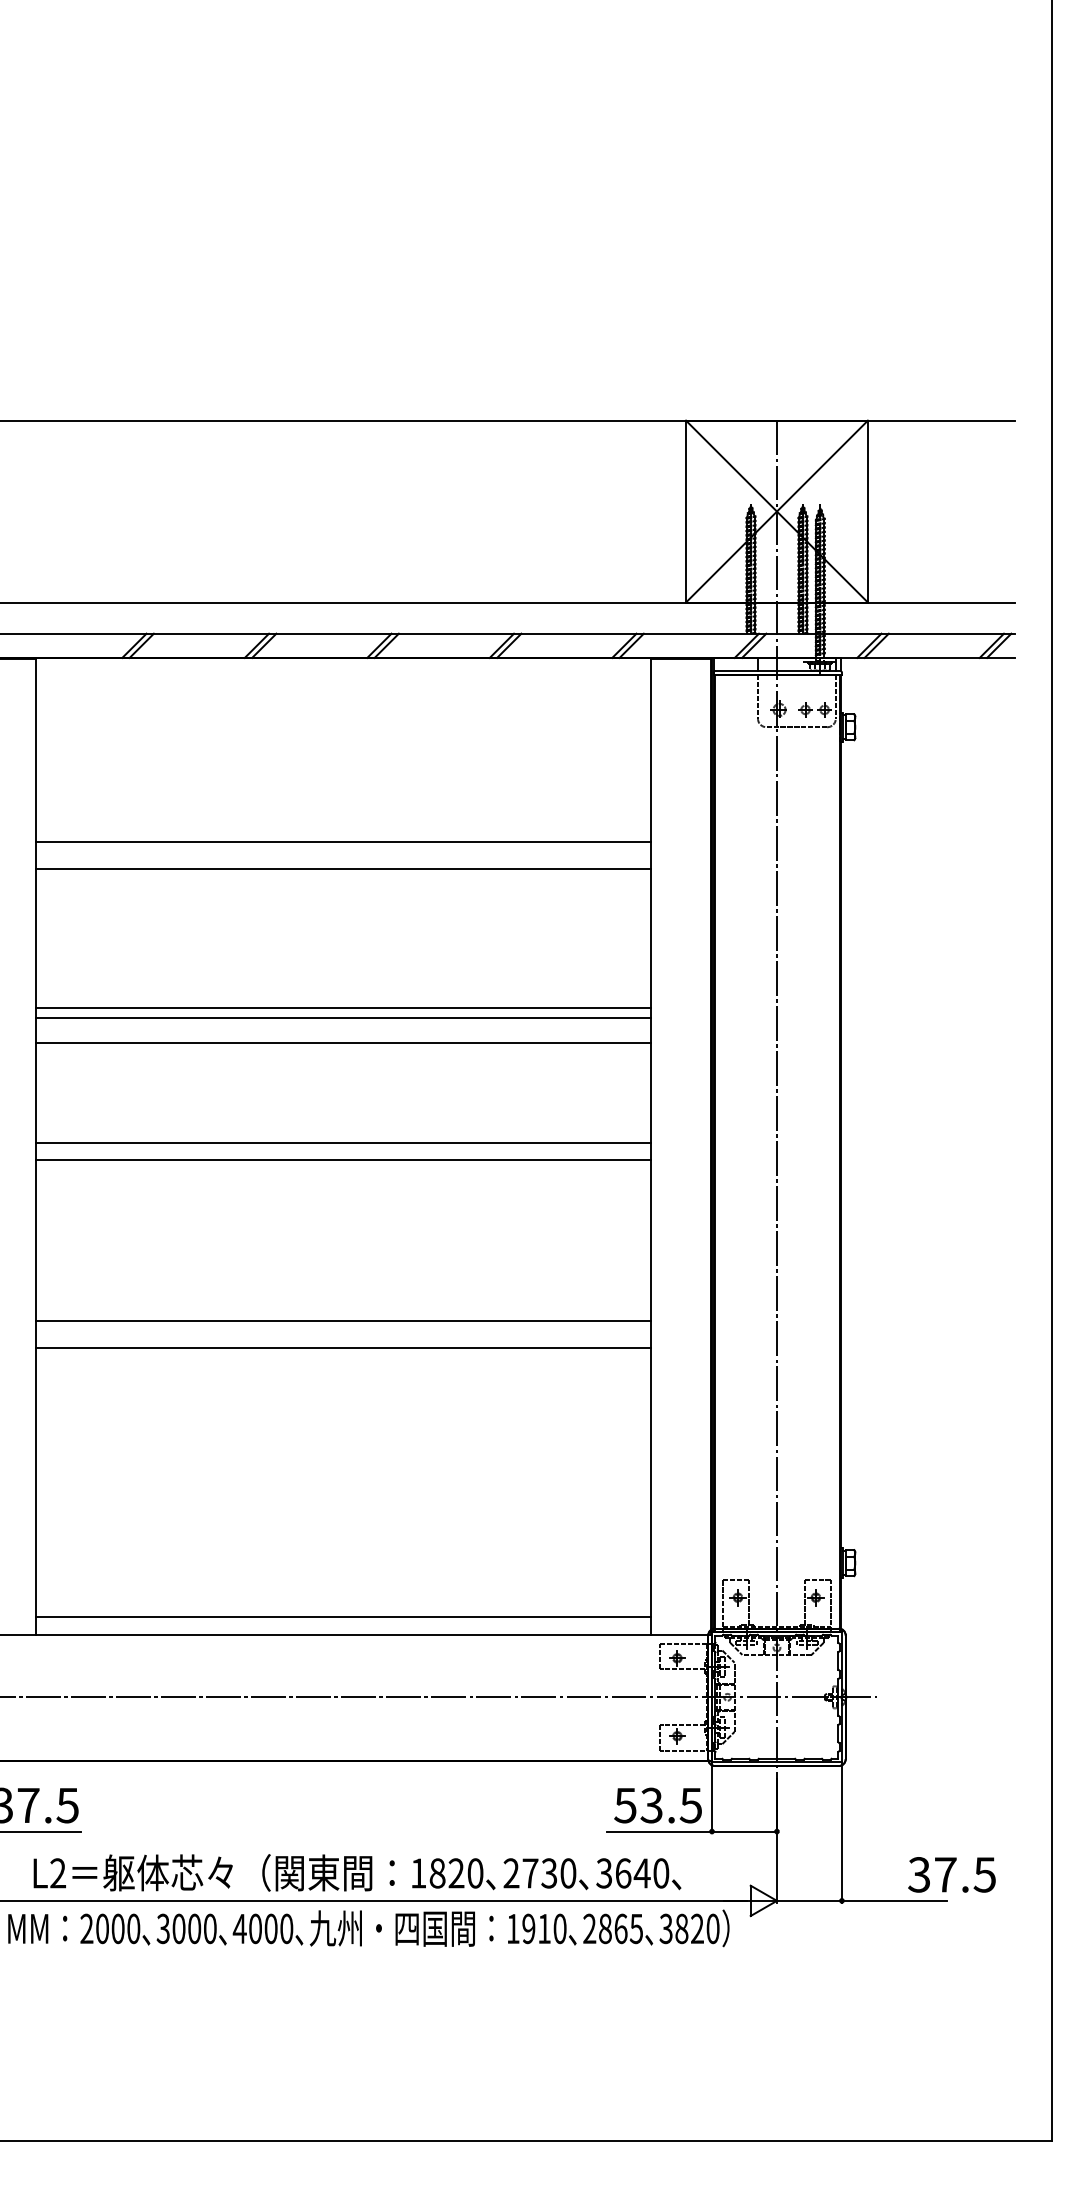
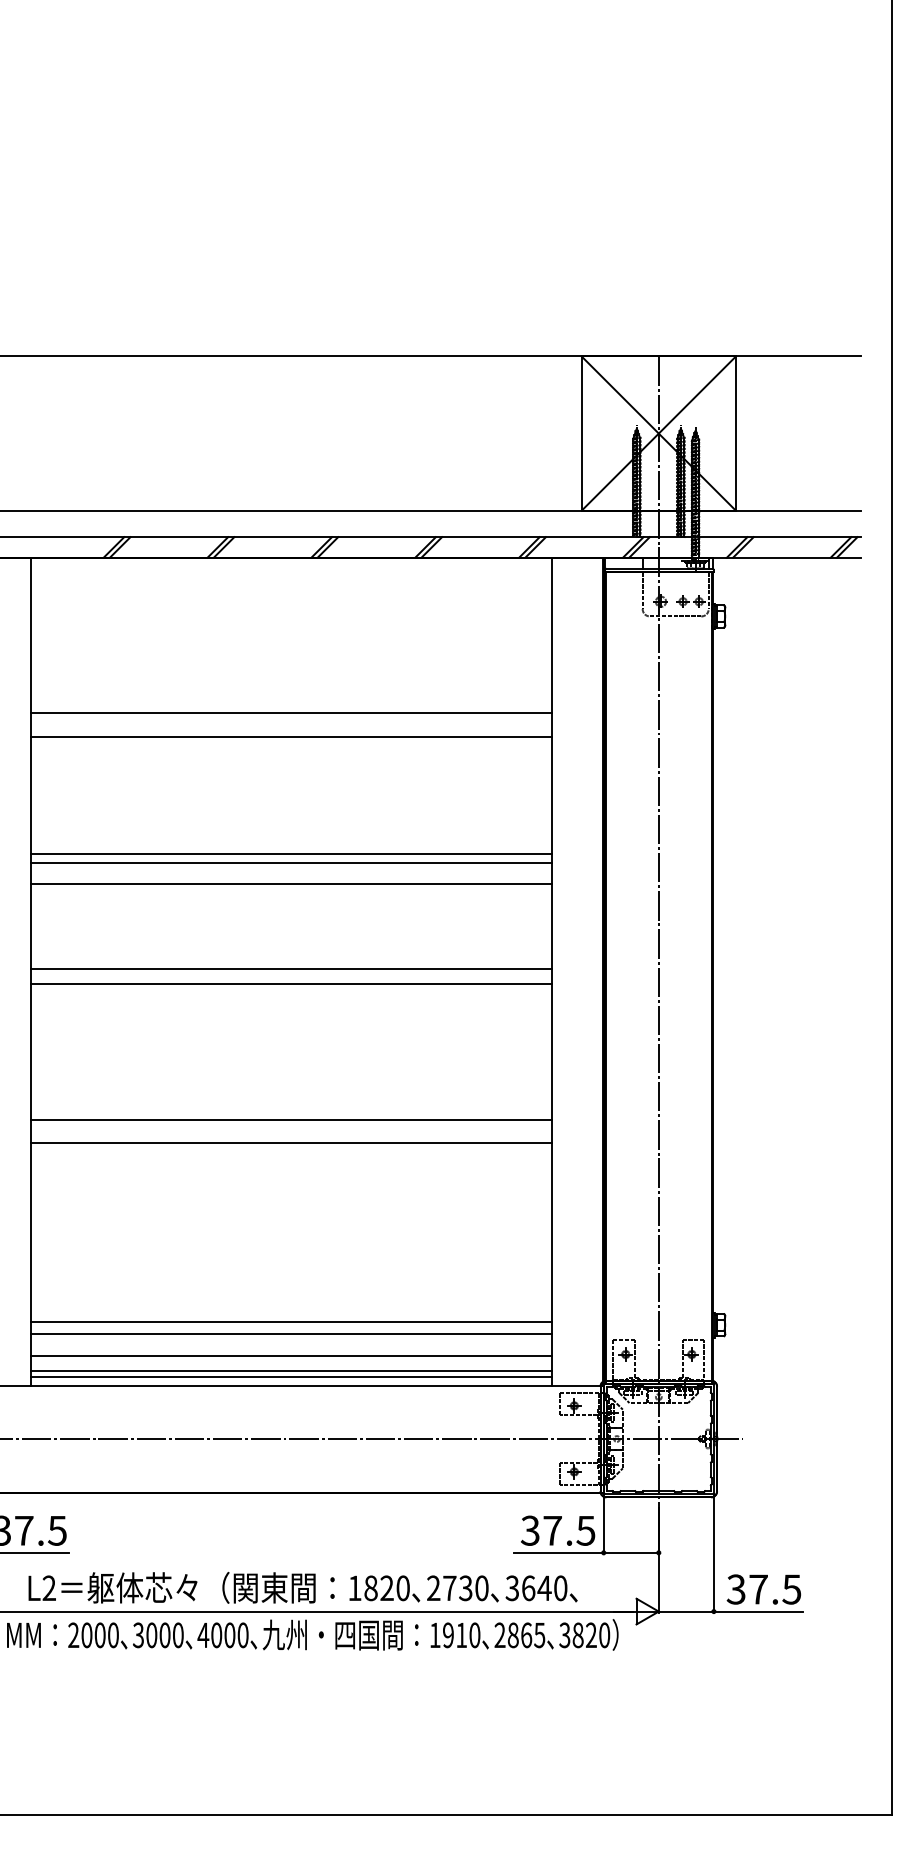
line: (343, 1559) -> (291, 1322), added
line: (343, 1573) -> (291, 1334), added
line: (343, 1599) -> (291, 1356), added
line: (343, 1624) -> (291, 1377), added
text: (638, 1805) -> (541, 1530), 53.5 -> 37.5
text: (951, 1874) -> (763, 1589), moved

